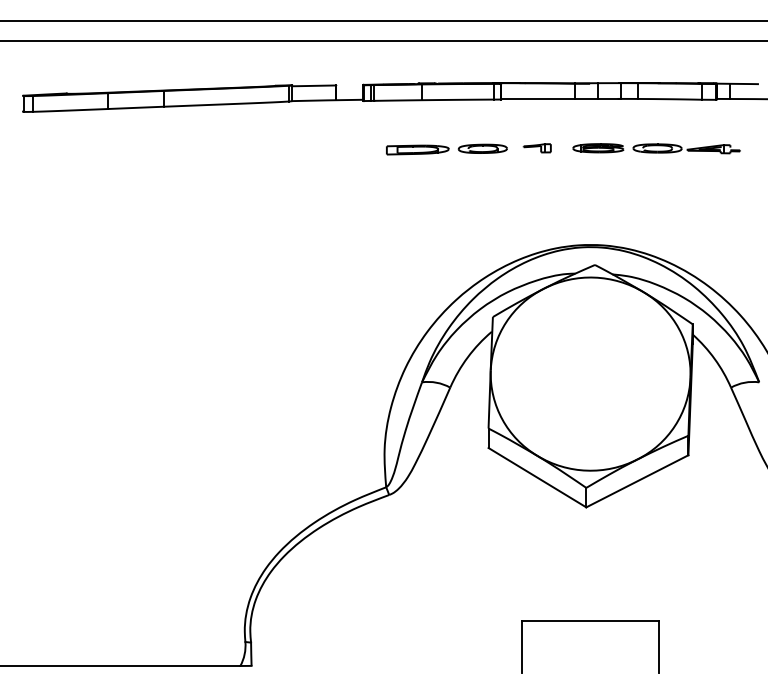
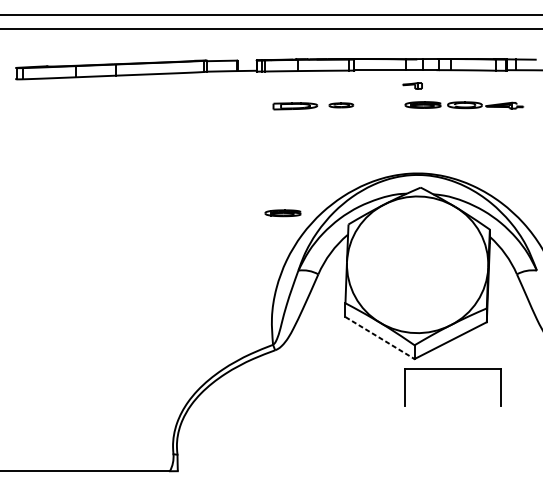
part: (482, 148) -> (341, 105), size x0.7
part: (536, 148) -> (411, 86), moved
part: (400, 301) -> (283, 213), added
line: (537, 477) -> (380, 337), solid -> dashed
part: (590, 621) -> (452, 369), moved

